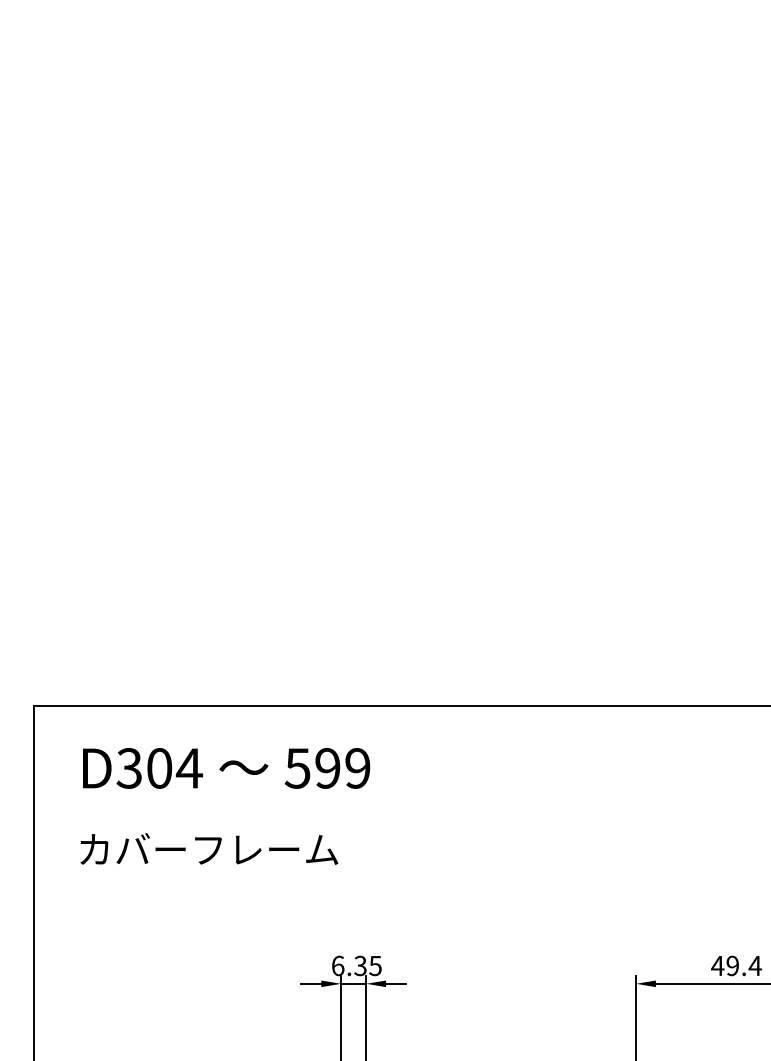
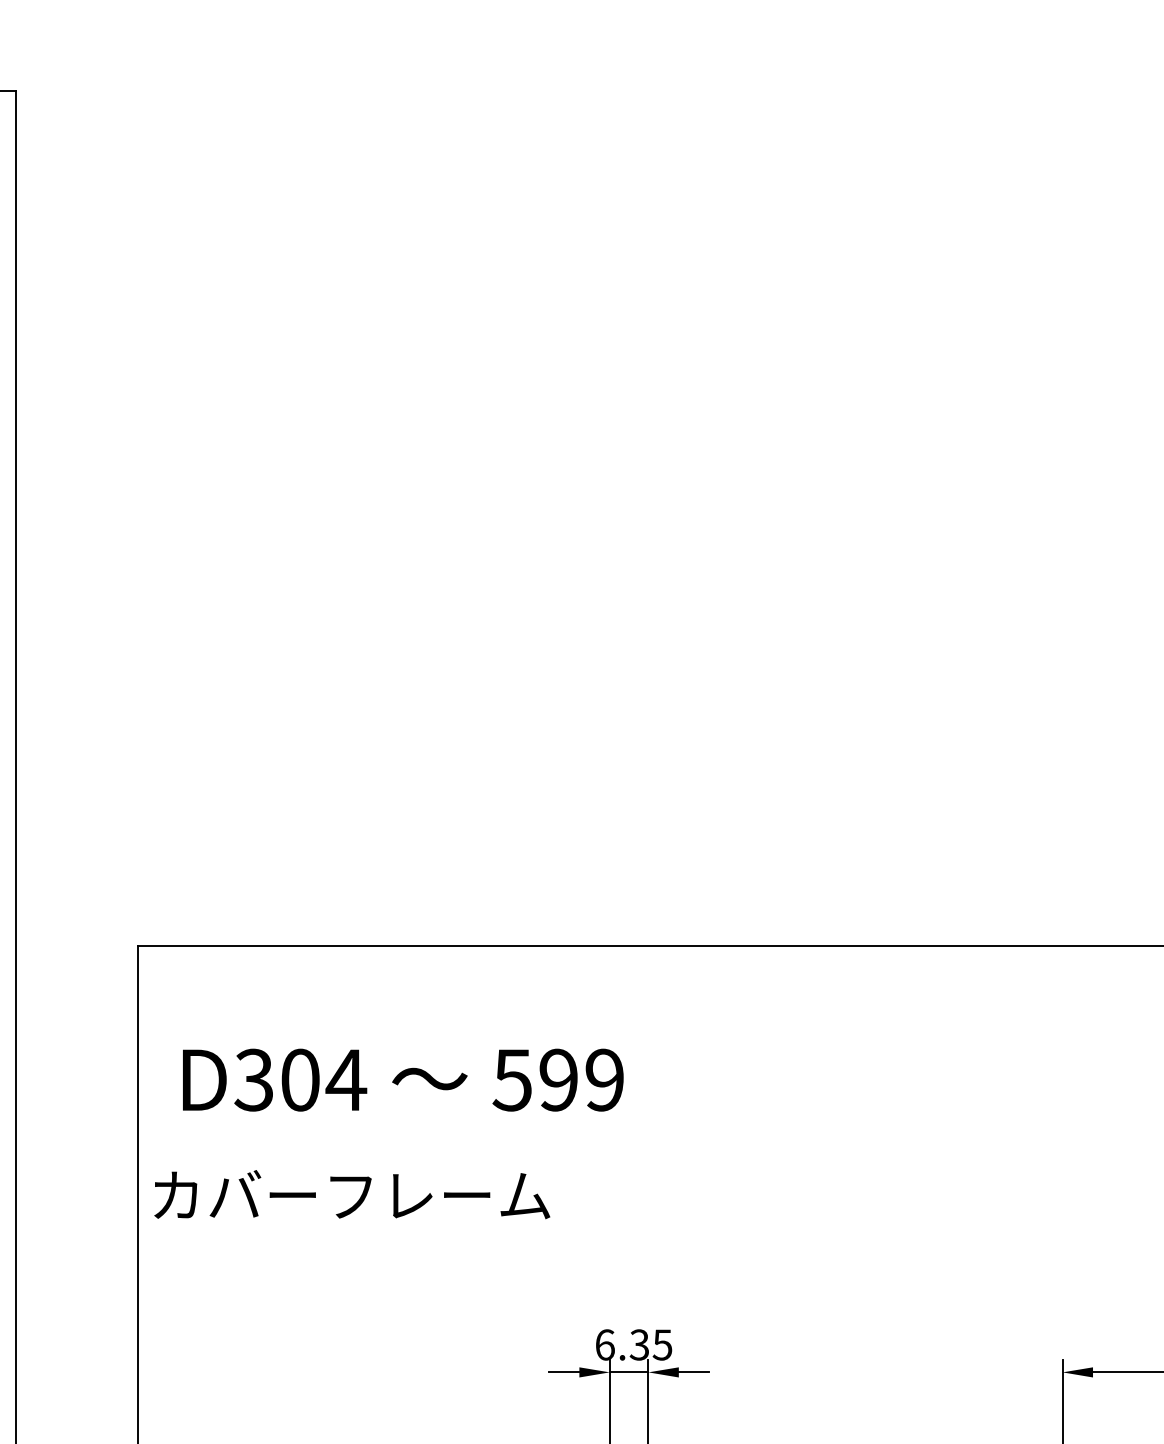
text: (226, 768) -> (403, 1080), moved
text: (209, 848) -> (352, 1193), moved

